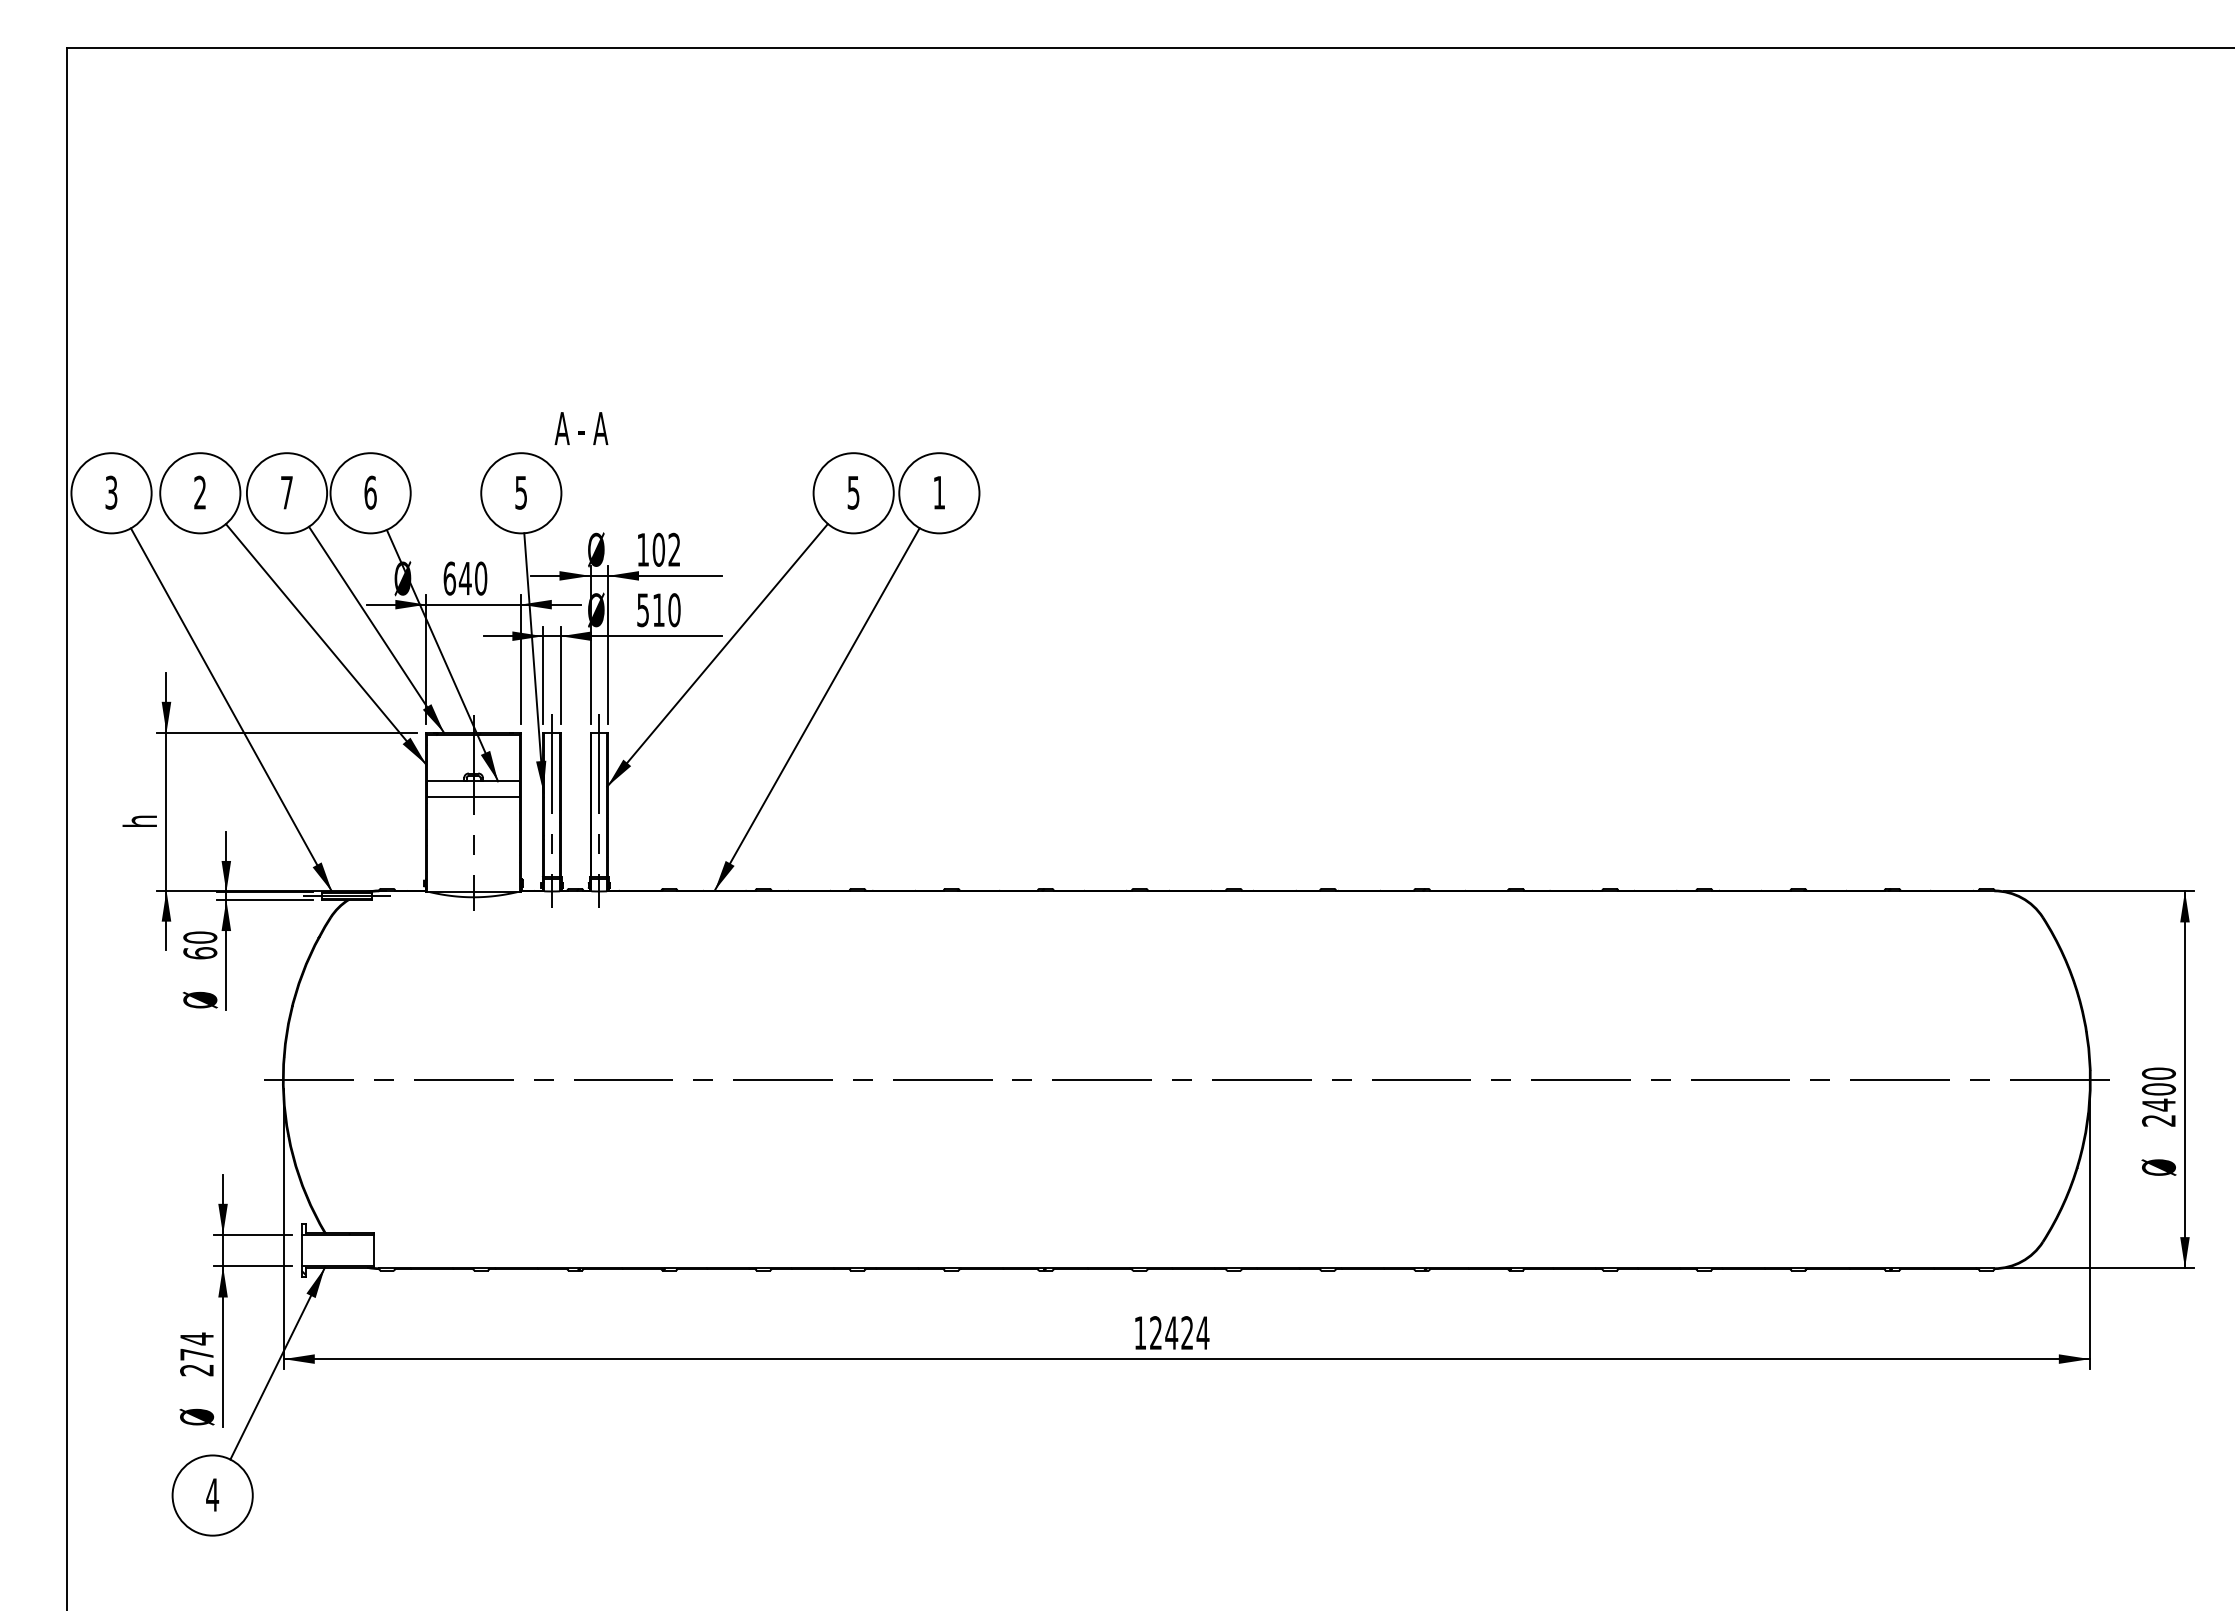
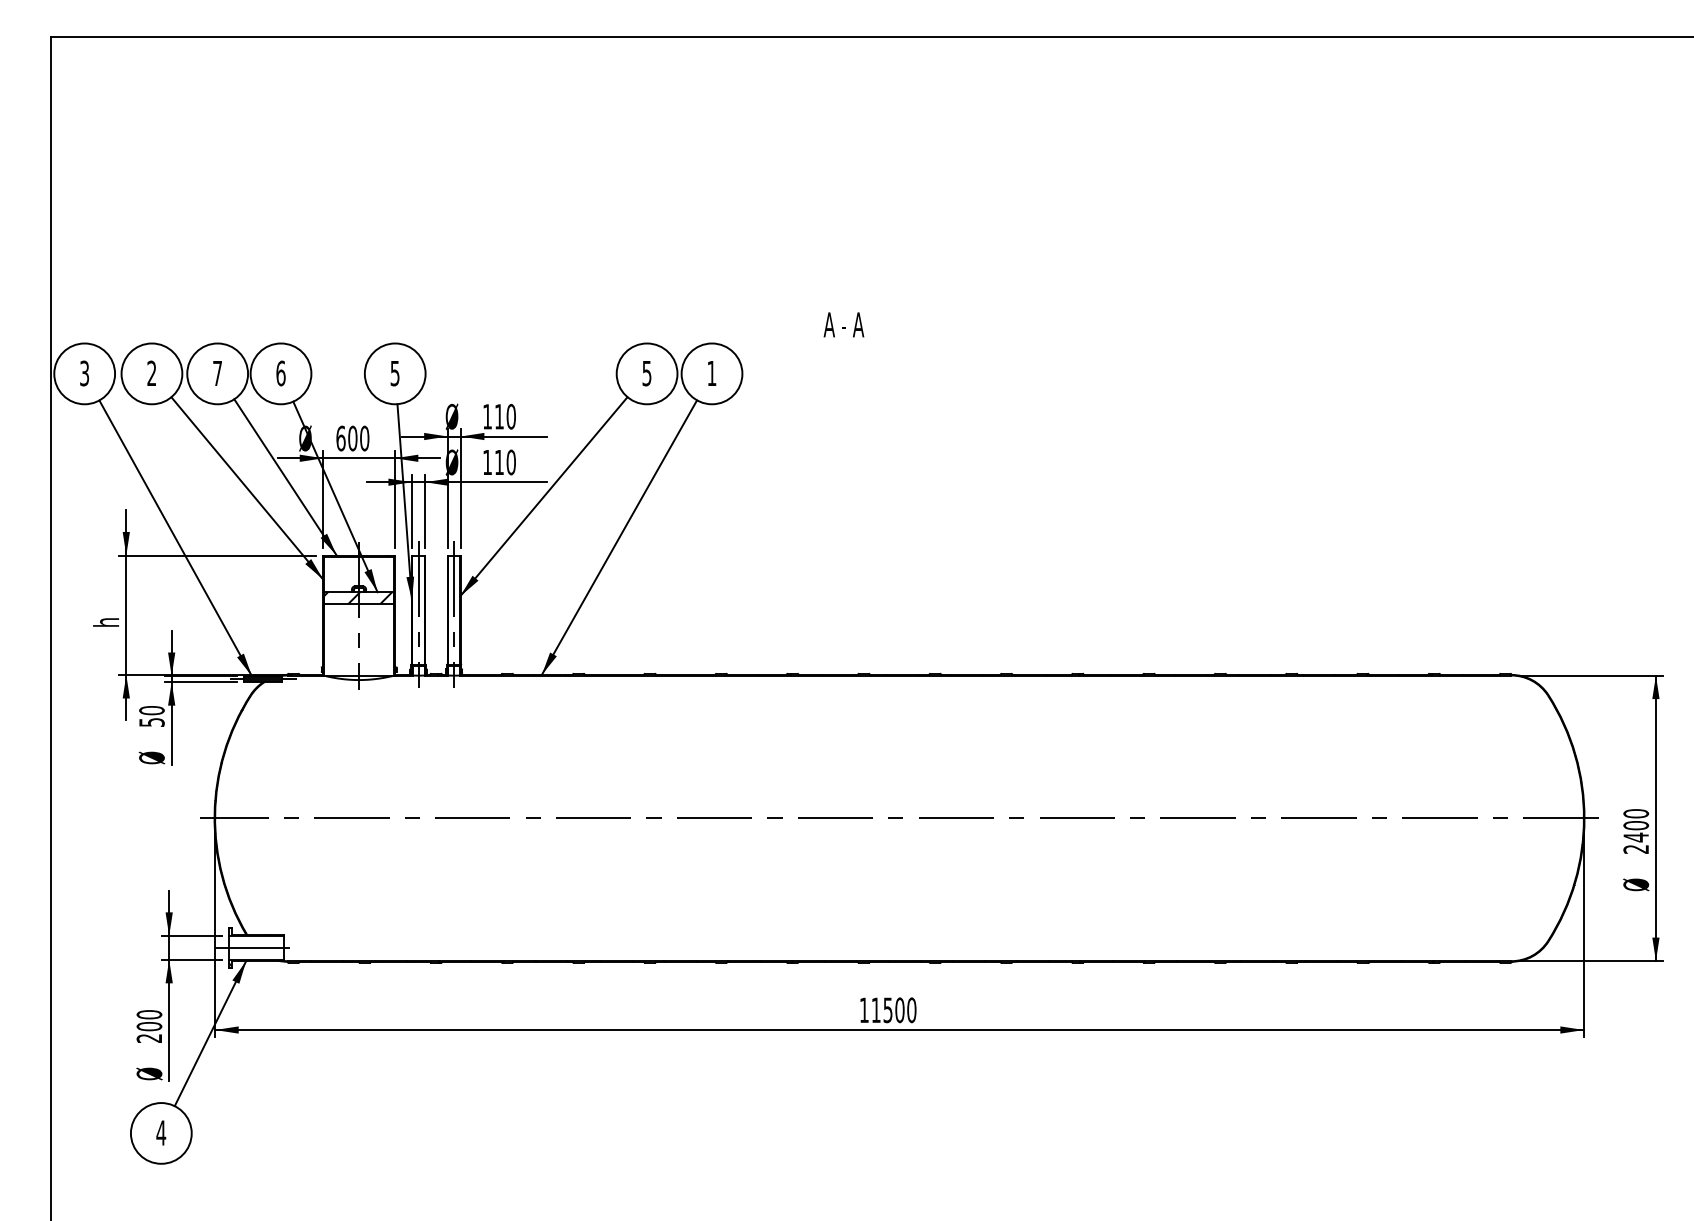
text: (581, 428) -> (843, 324), moved
text: (666, 549) -> (505, 416), 102 -> 110
text: (464, 578) -> (352, 438), 640 -> 600
text: (642, 610) -> (487, 462), 510 -> 110
hatch: (472, 789) -> (358, 598), added
text: (200, 953) -> (152, 722), 60 -> 50
line: (337, 1250) -> (255, 947), added
text: (1179, 1333) -> (893, 1010), 12424 -> 11500
text: (197, 1346) -> (149, 1020), 274 -> 200

